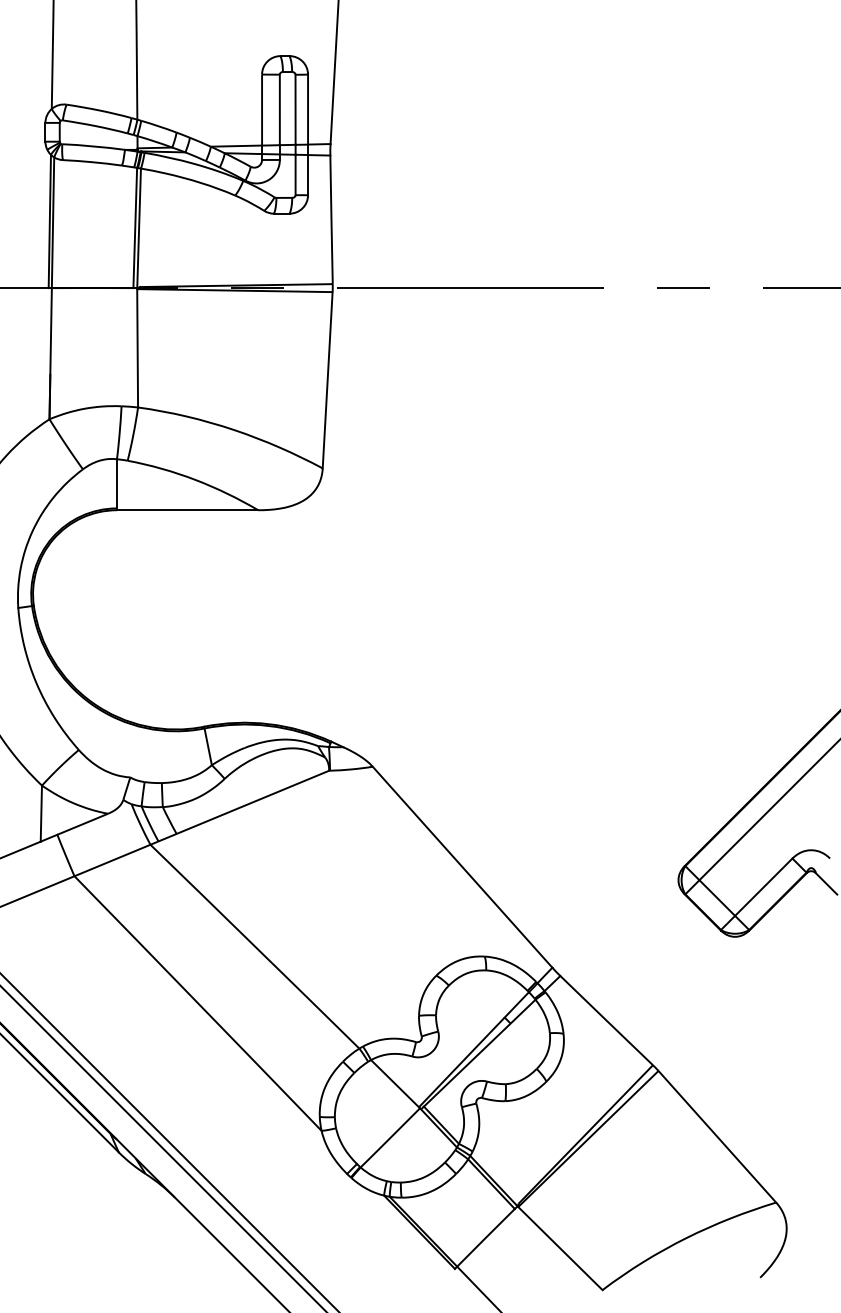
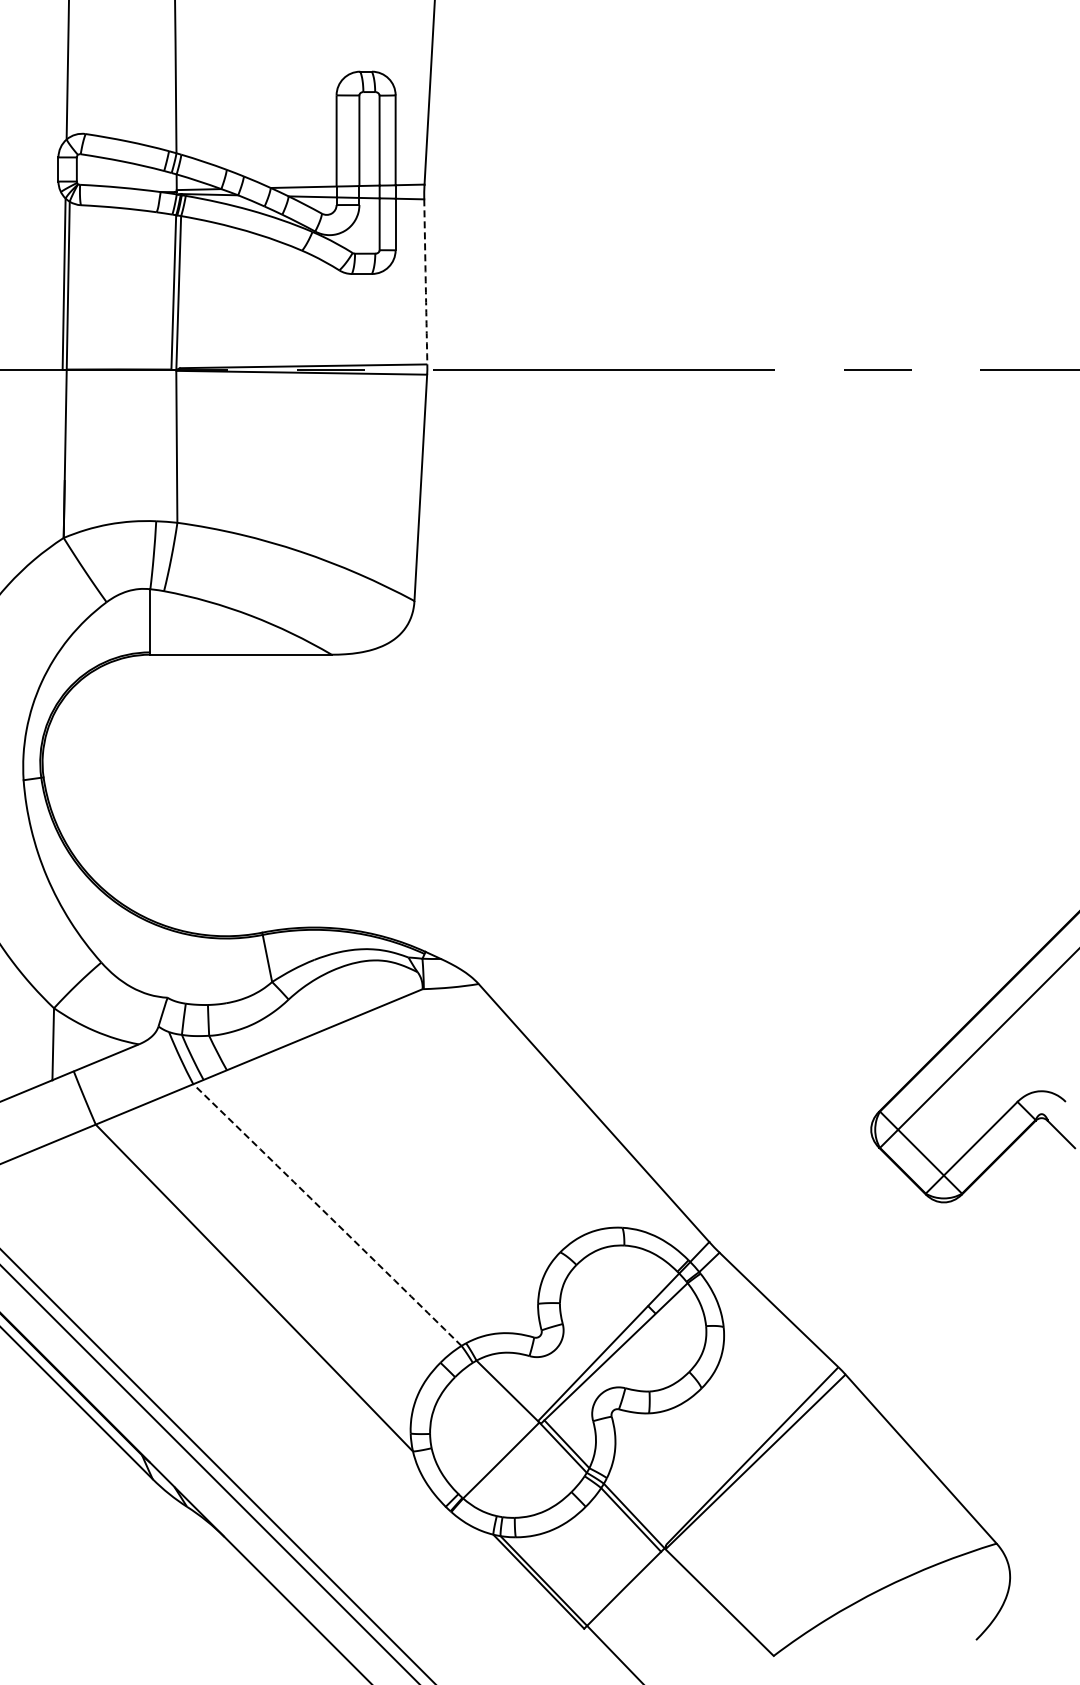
arc: (331, 219) -> (425, 281), solid -> dashed
arc: (254, 946) -> (327, 1214), solid -> dashed

